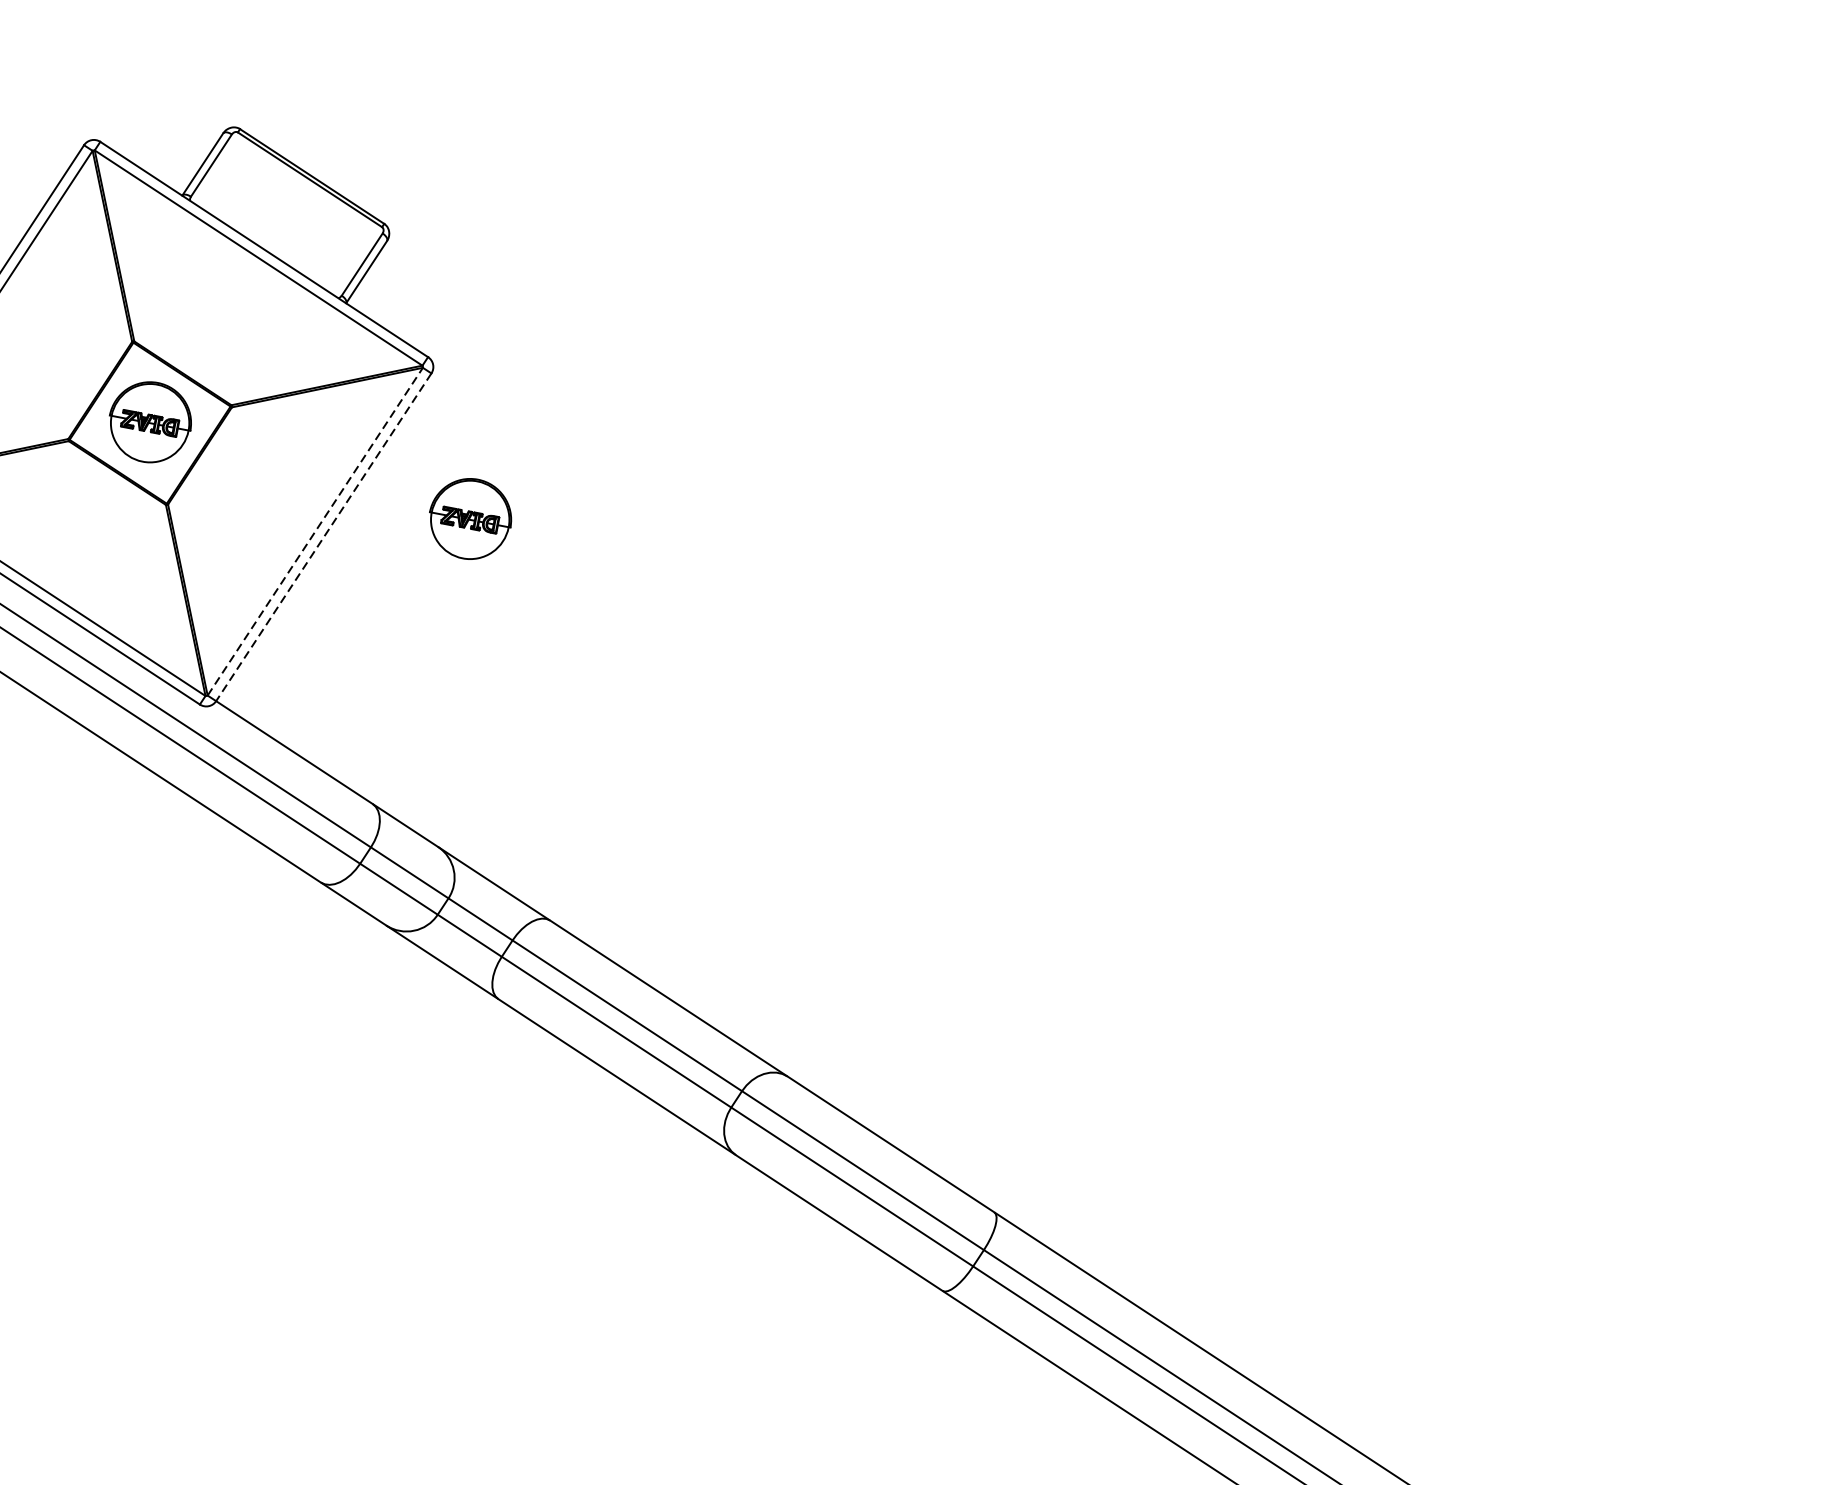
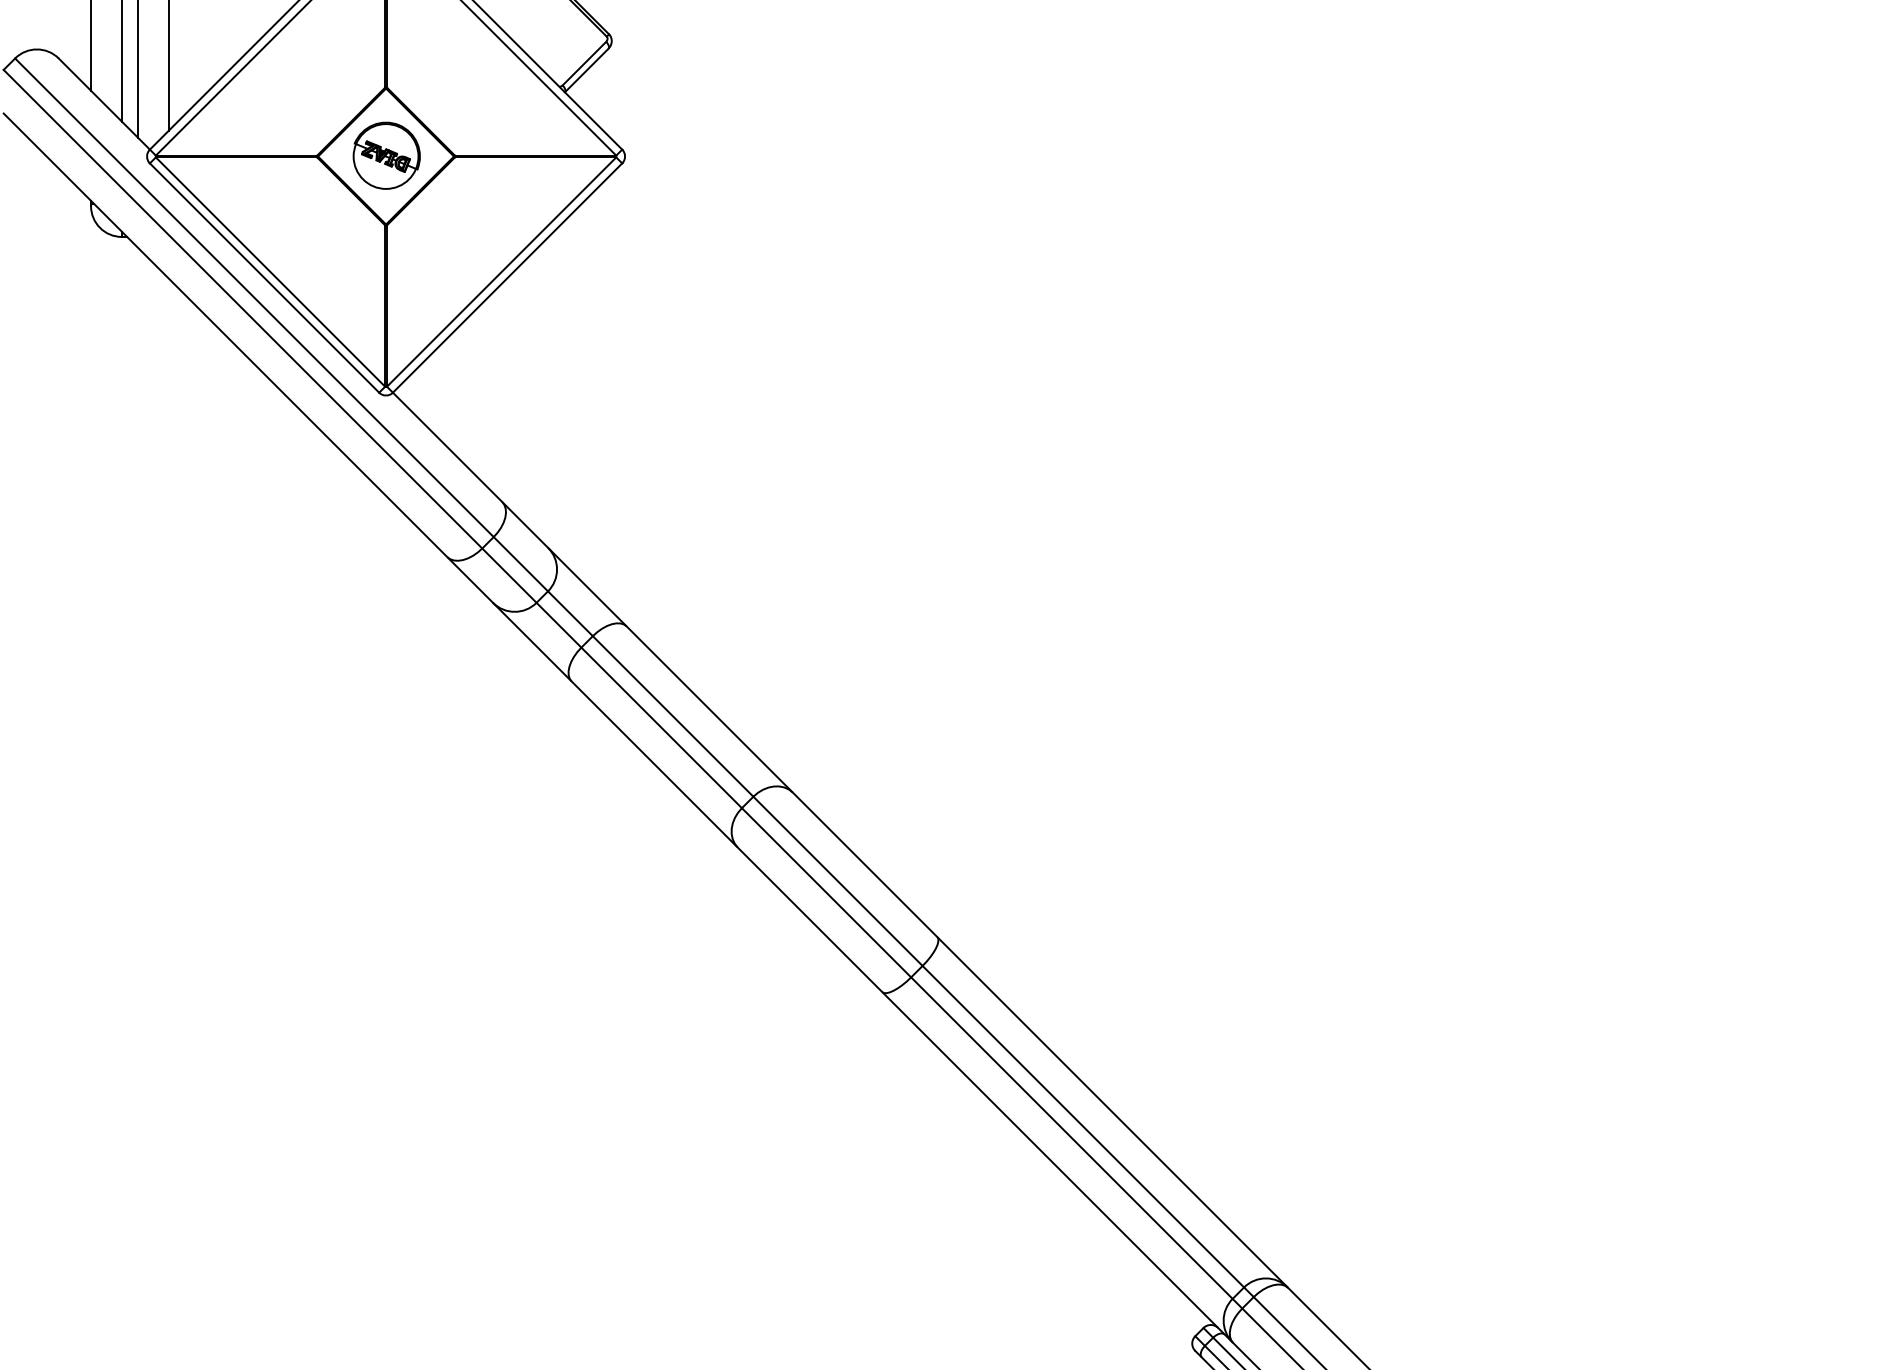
part: (470, 518) -> (629, 287), removed
line: (314, 531) -> (501, 271), dashed -> solid
line: (323, 537) -> (507, 278), dashed -> solid

